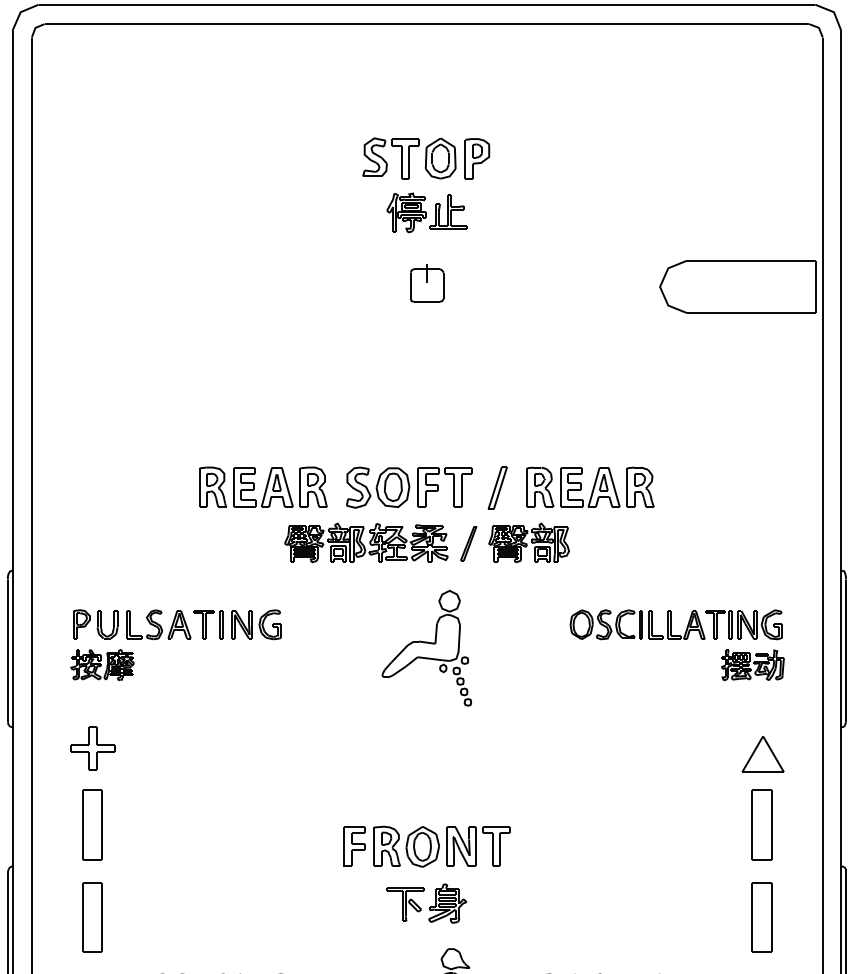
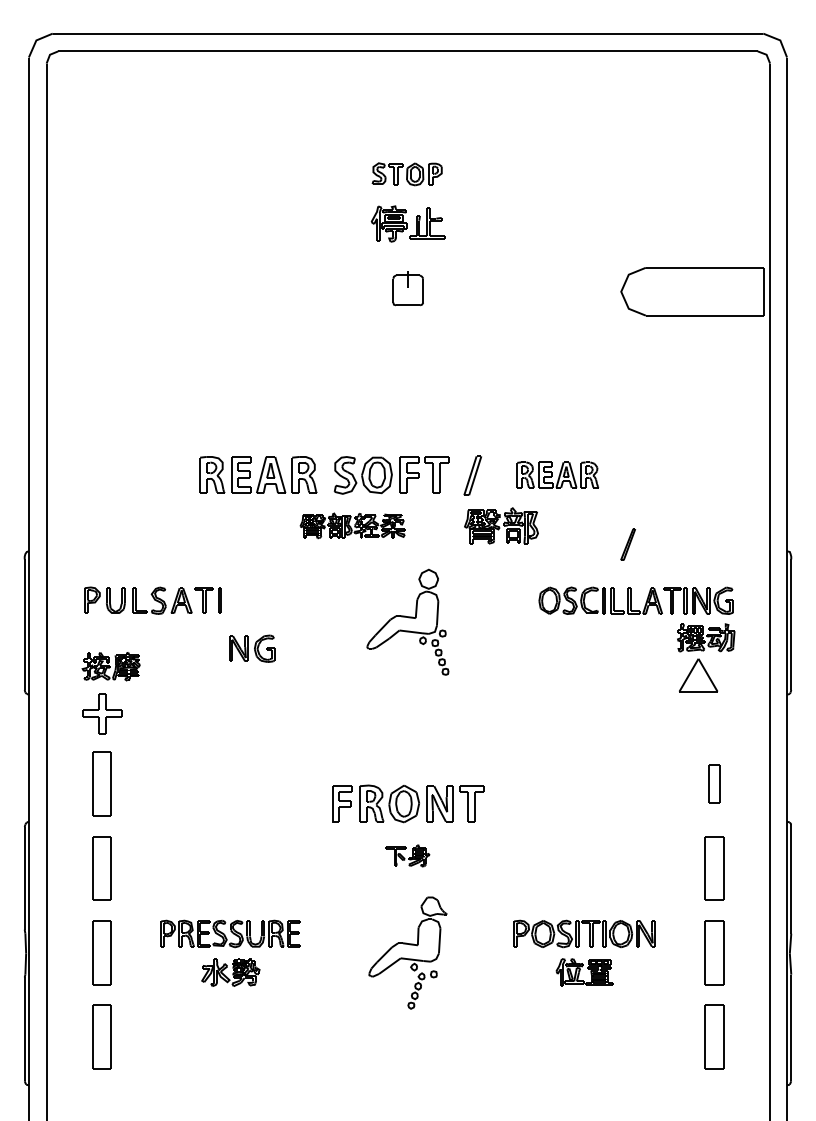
part: (425, 158) -> (406, 174), size x0.6
part: (590, 486) -> (557, 474), size x0.7
part: (366, 542) -> (352, 525), size x0.7
part: (467, 543) -> (627, 544), moved
part: (256, 624) -> (252, 648), moved
part: (101, 664) -> (110, 666), moved
part: (763, 754) -> (698, 675), moved
part: (761, 824) -> (714, 783), size x0.6
part: (426, 903) -> (407, 855), size x0.6

